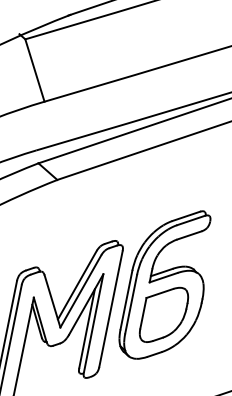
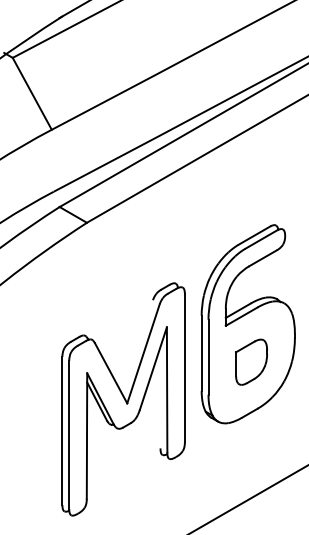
line: (77, 285) -> (137, 347), removed
part: (164, 314) -> (251, 361), size x0.6
line: (87, 328) -> (160, 397), removed

